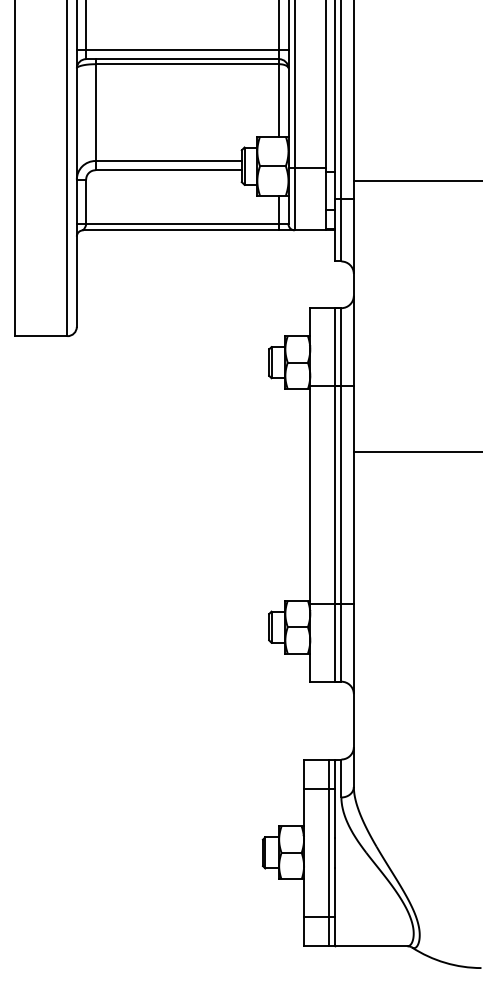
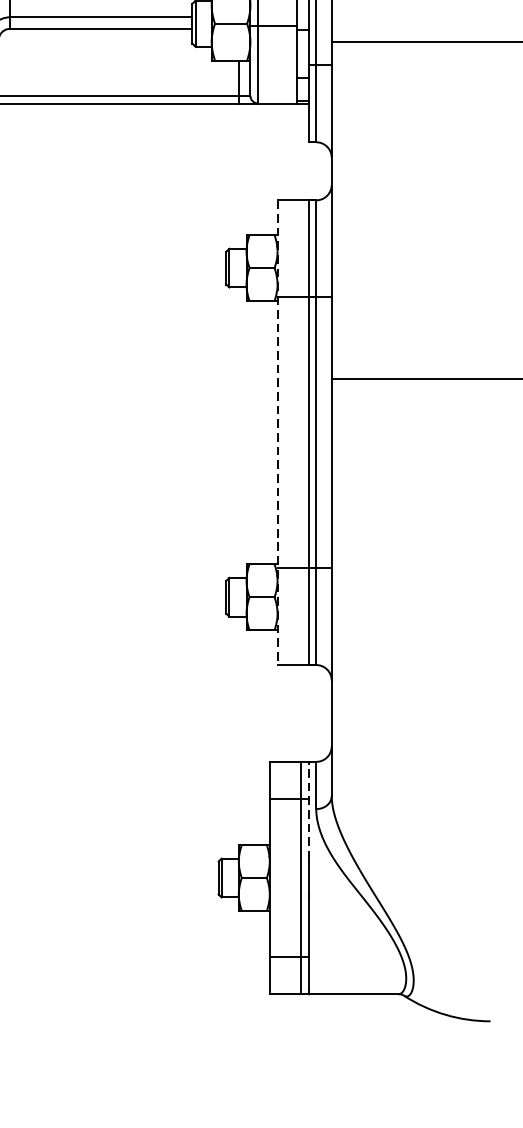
line: (310, 494) -> (277, 432), solid -> dashed
line: (335, 799) -> (308, 811), solid -> dashed

